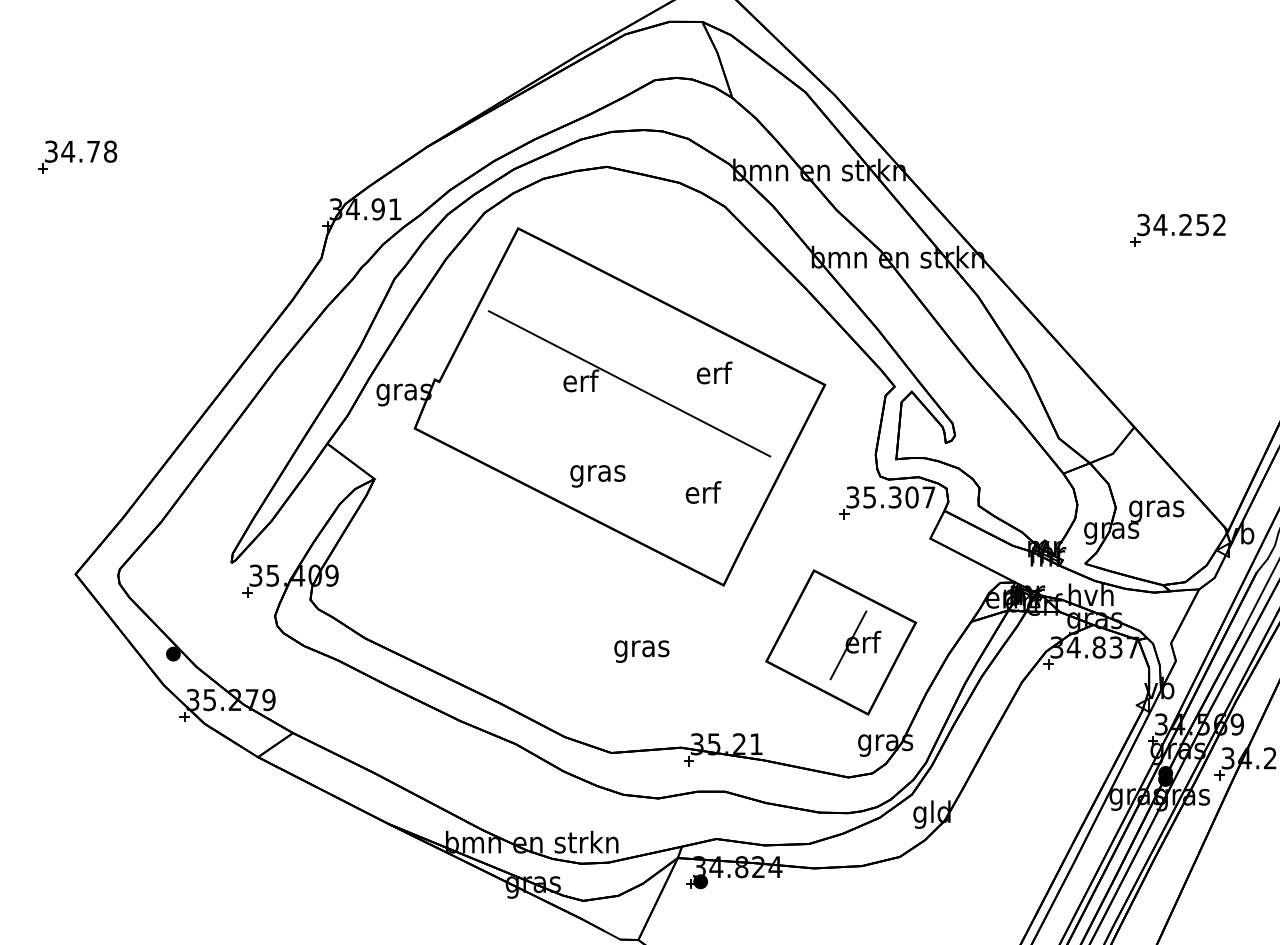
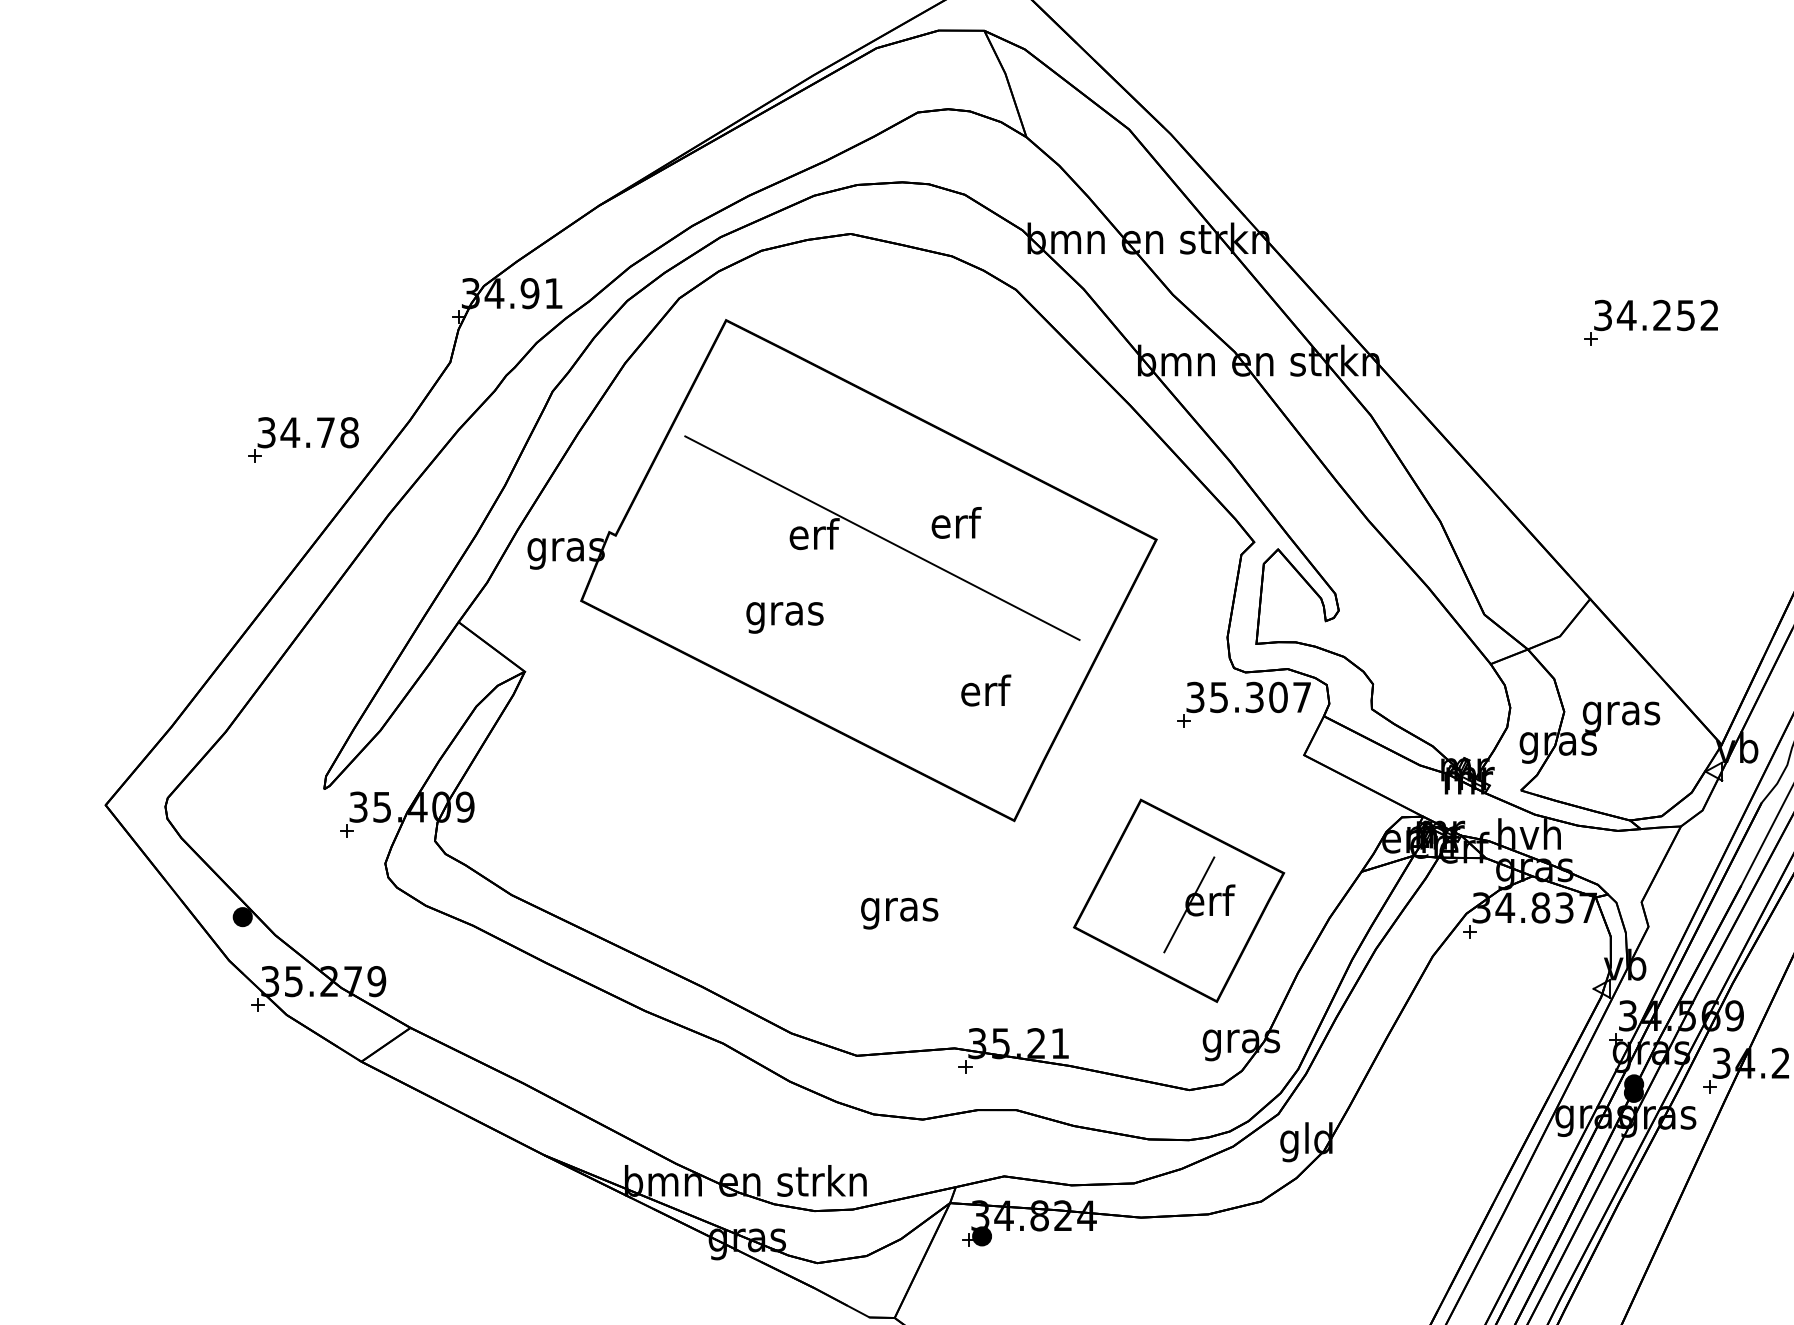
part: (77, 156) -> (303, 439), moved
text: (714, 372) -> (956, 522), moved
text: (597, 476) -> (784, 617), moved

